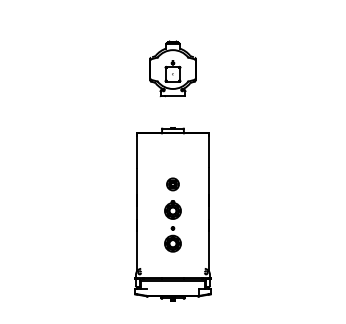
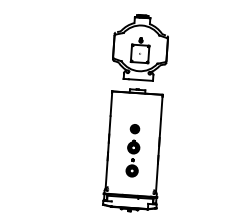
part: (172, 68) -> (140, 47), size x1.67

